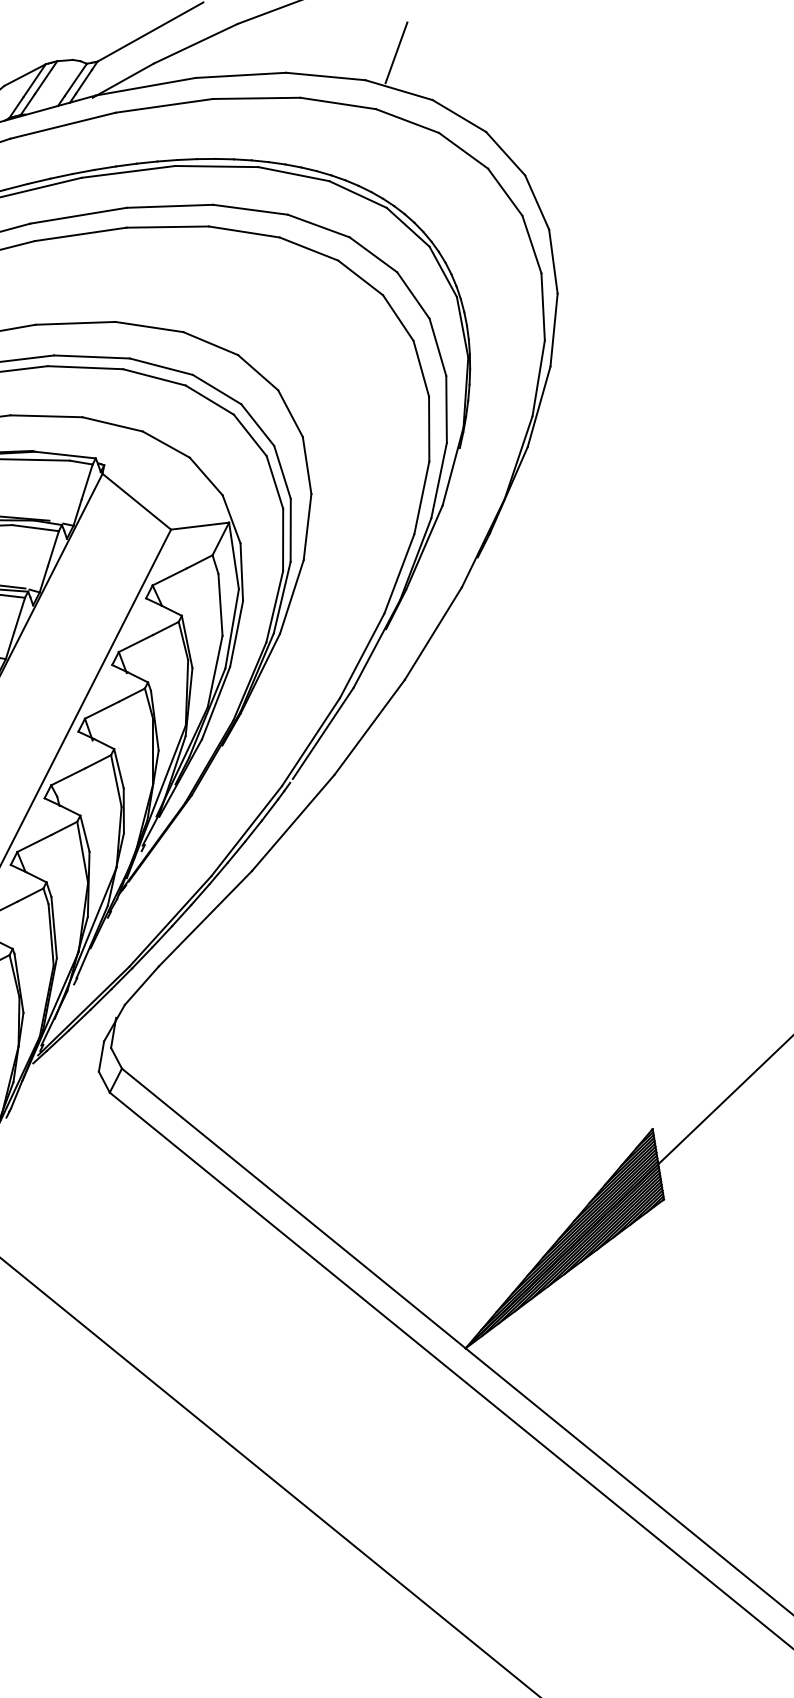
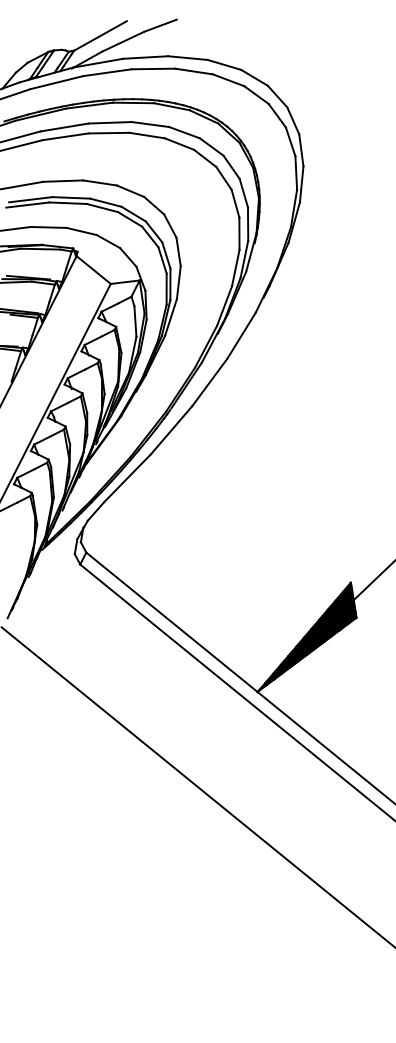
line: (395, 53) -> (222, 46), removed

